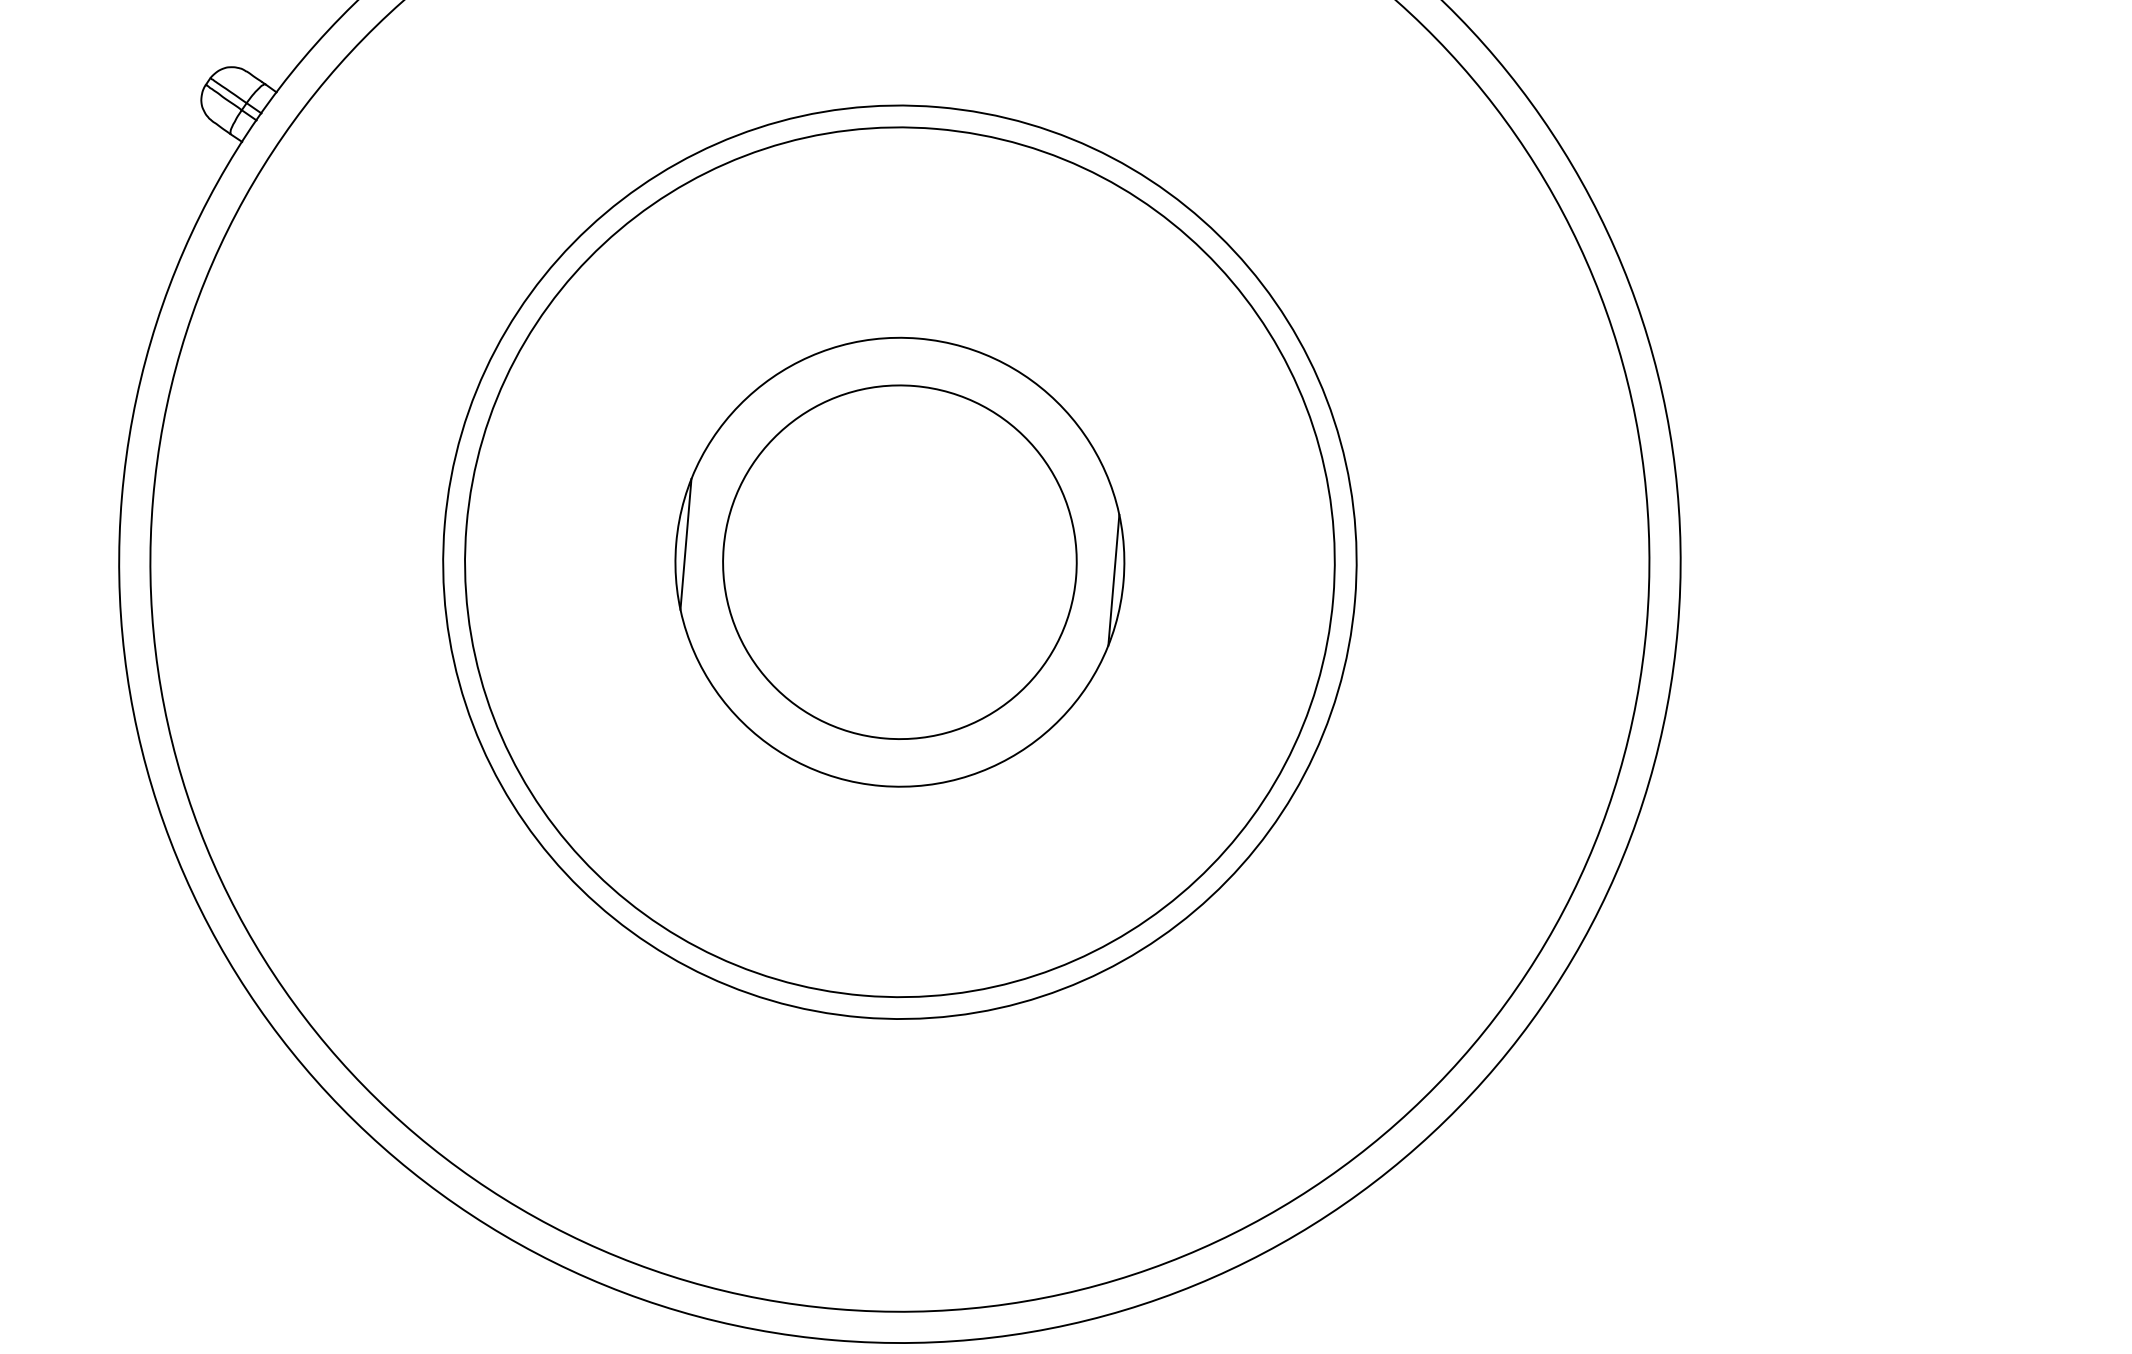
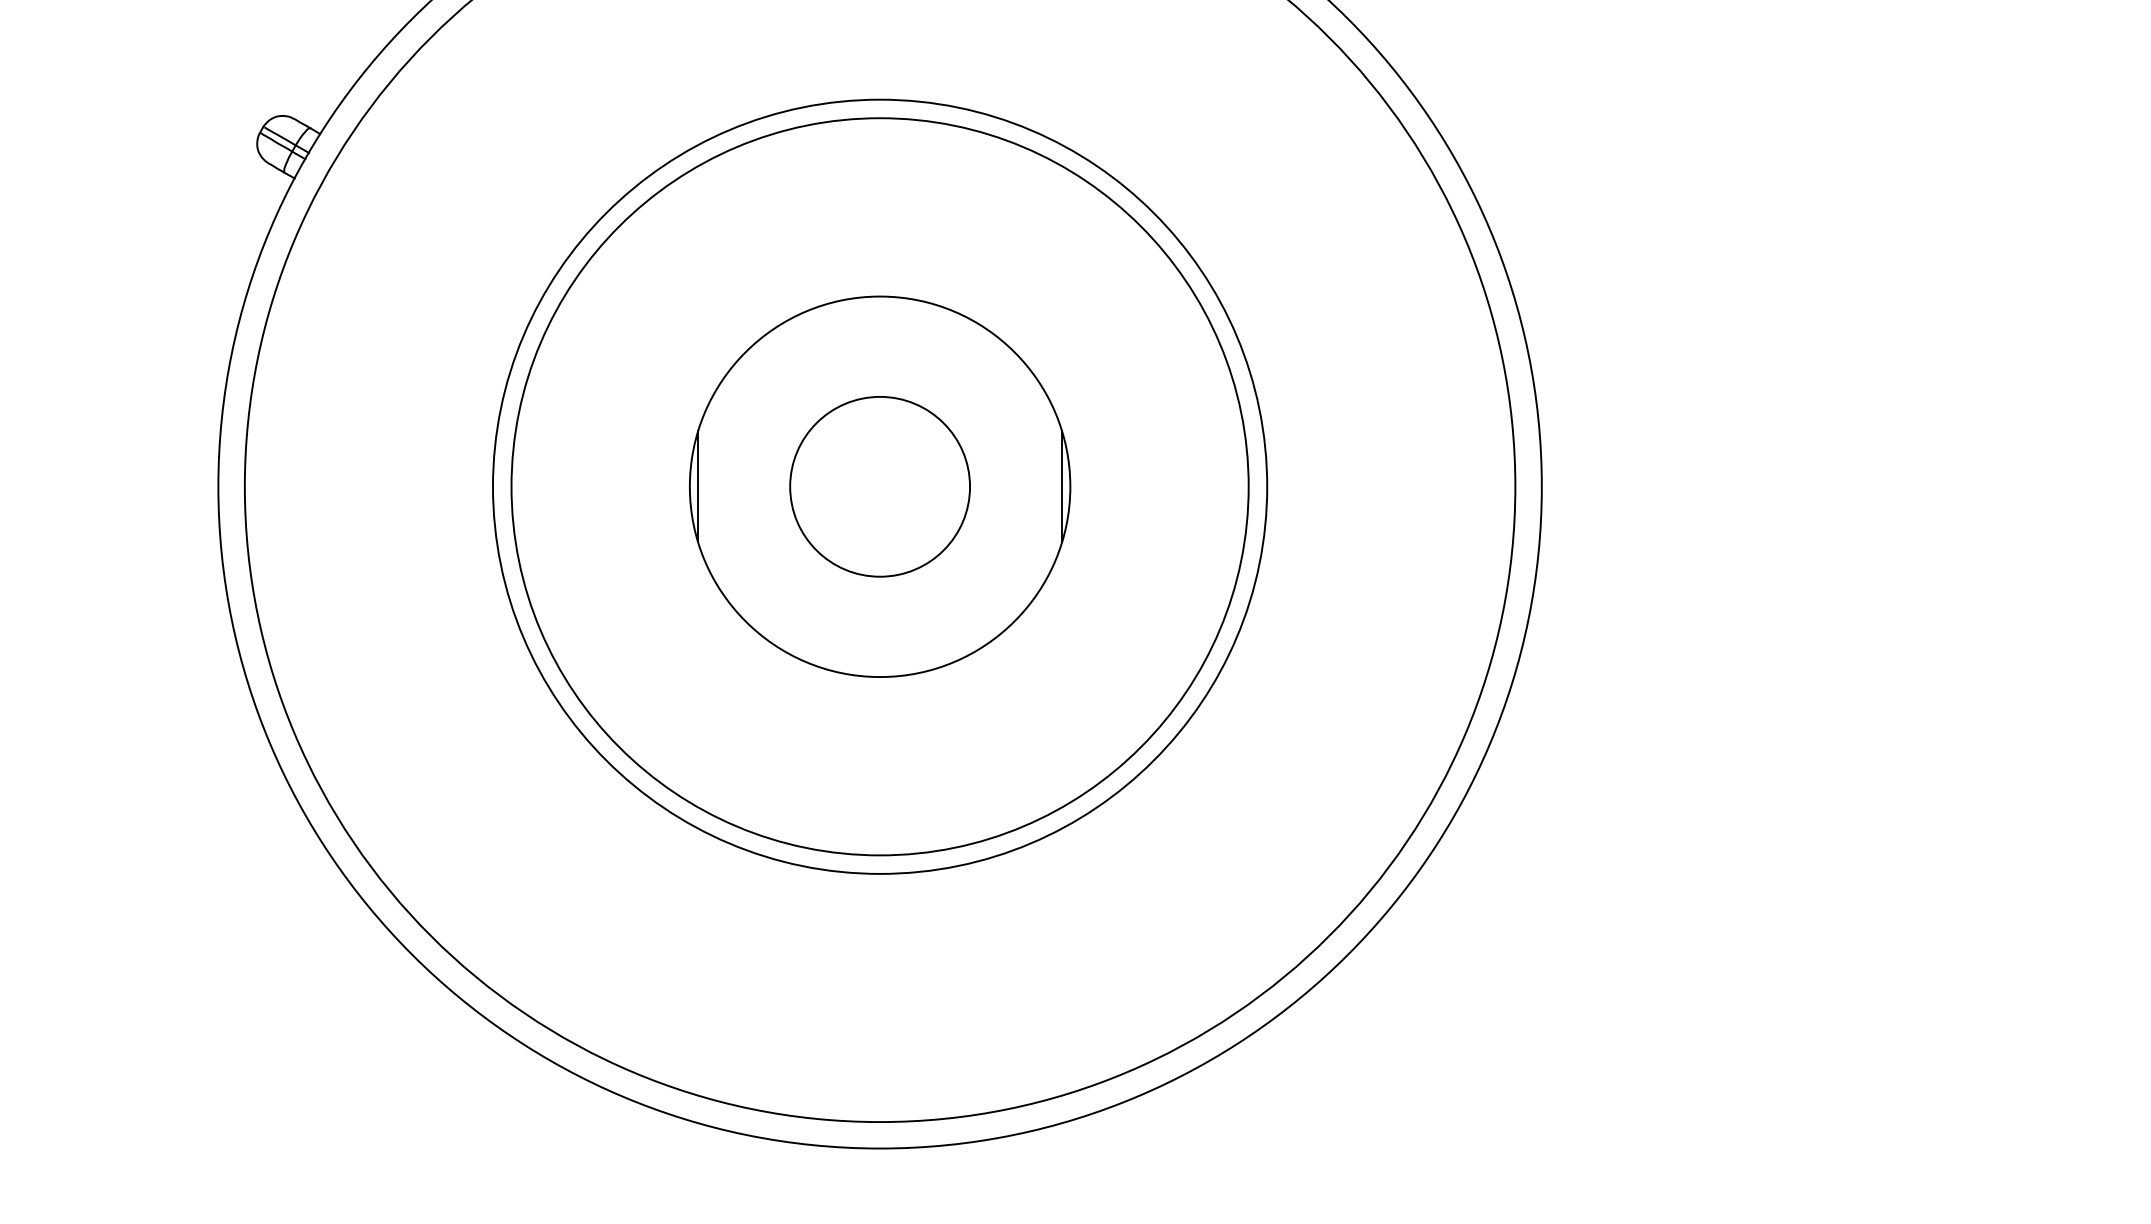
circle: (899, 561) -> (879, 486), size x0.6

